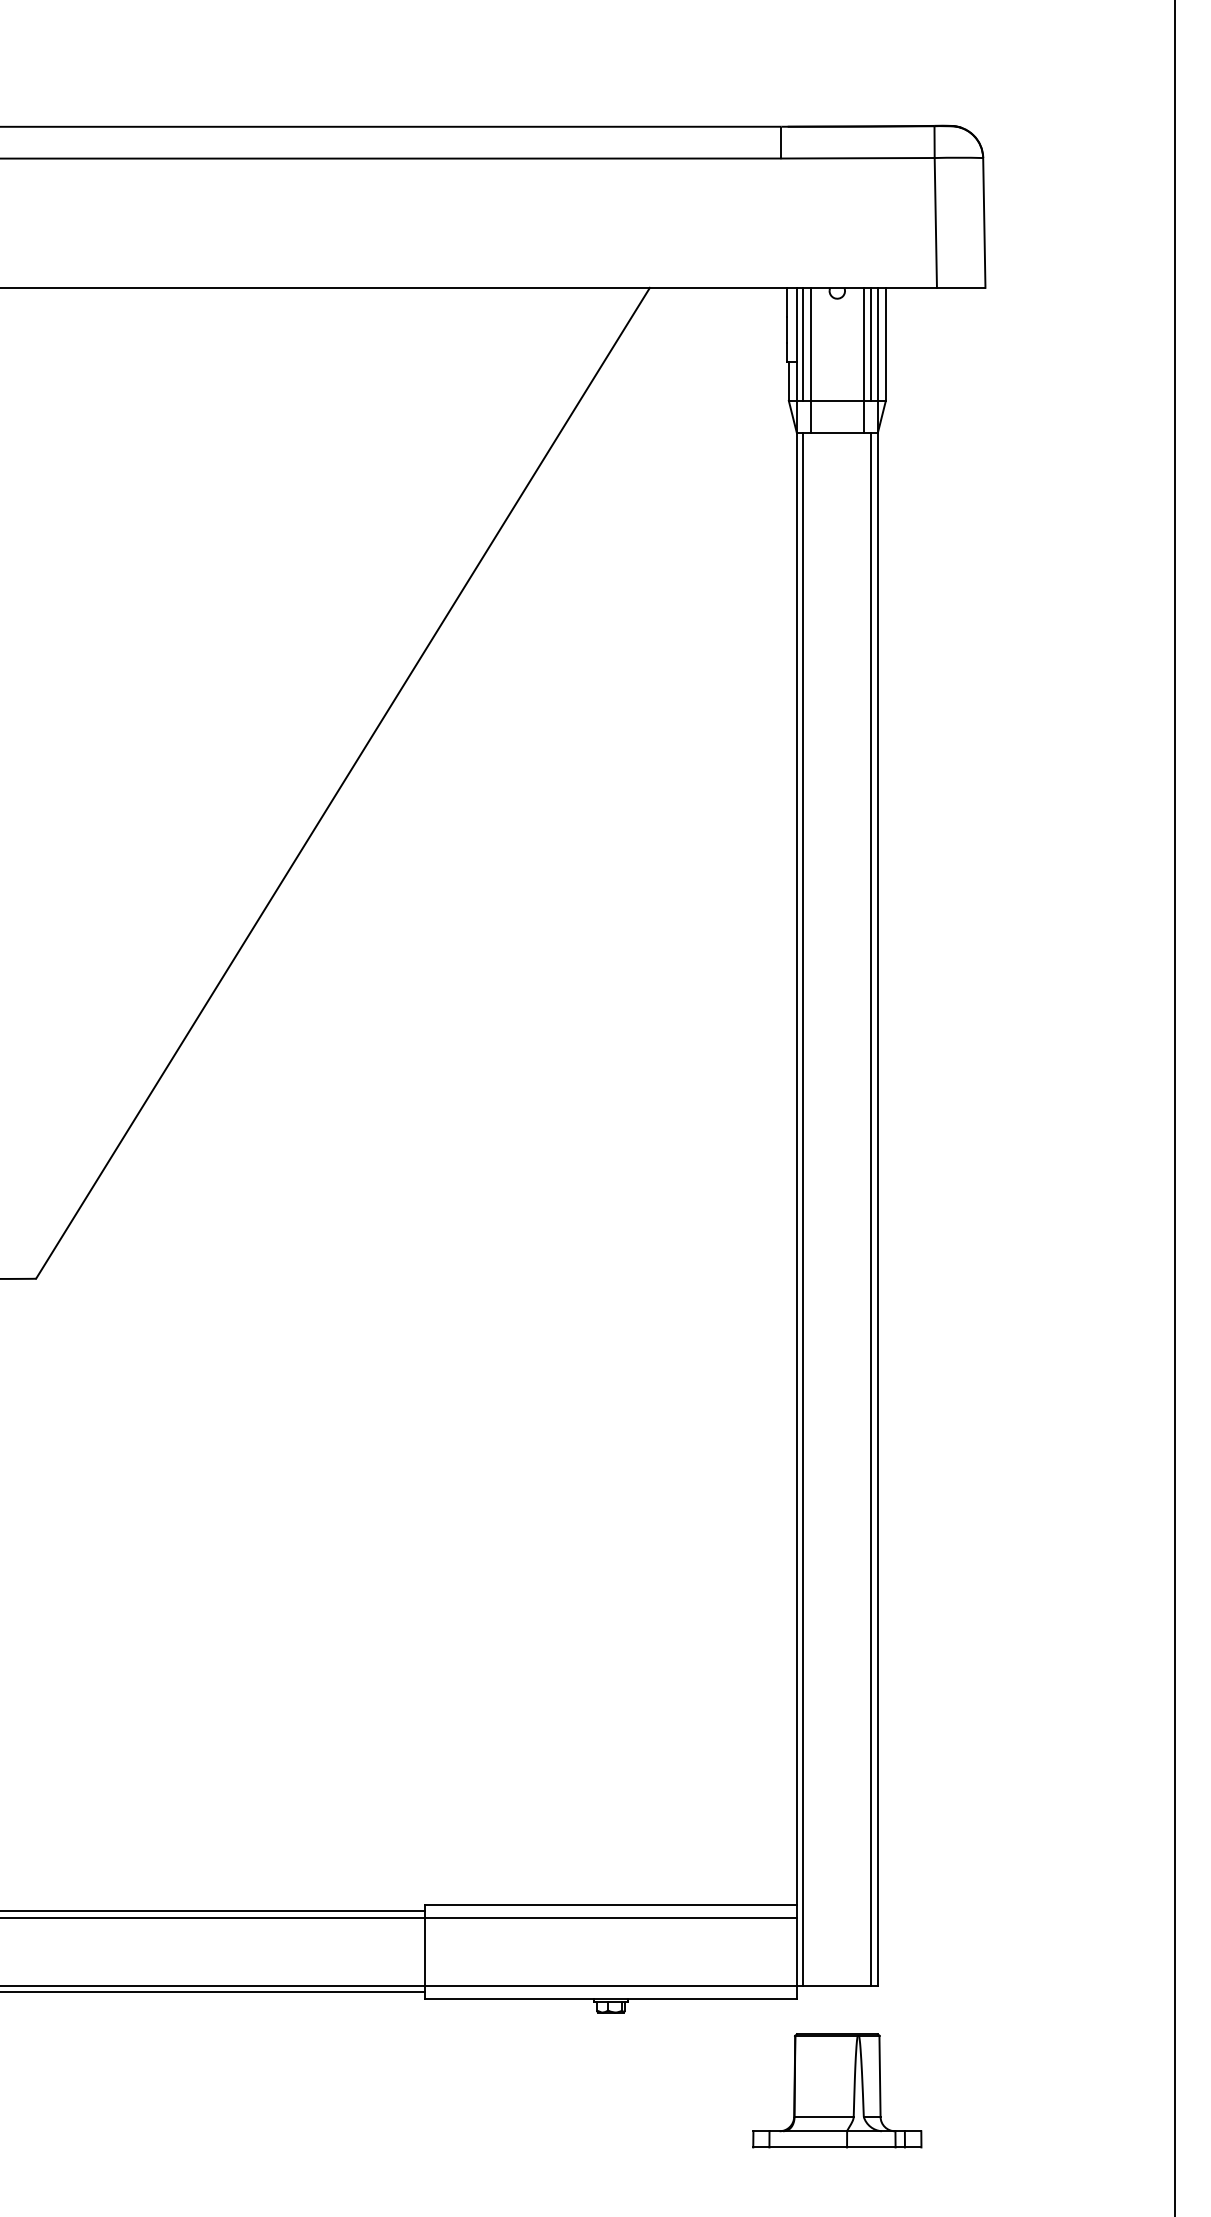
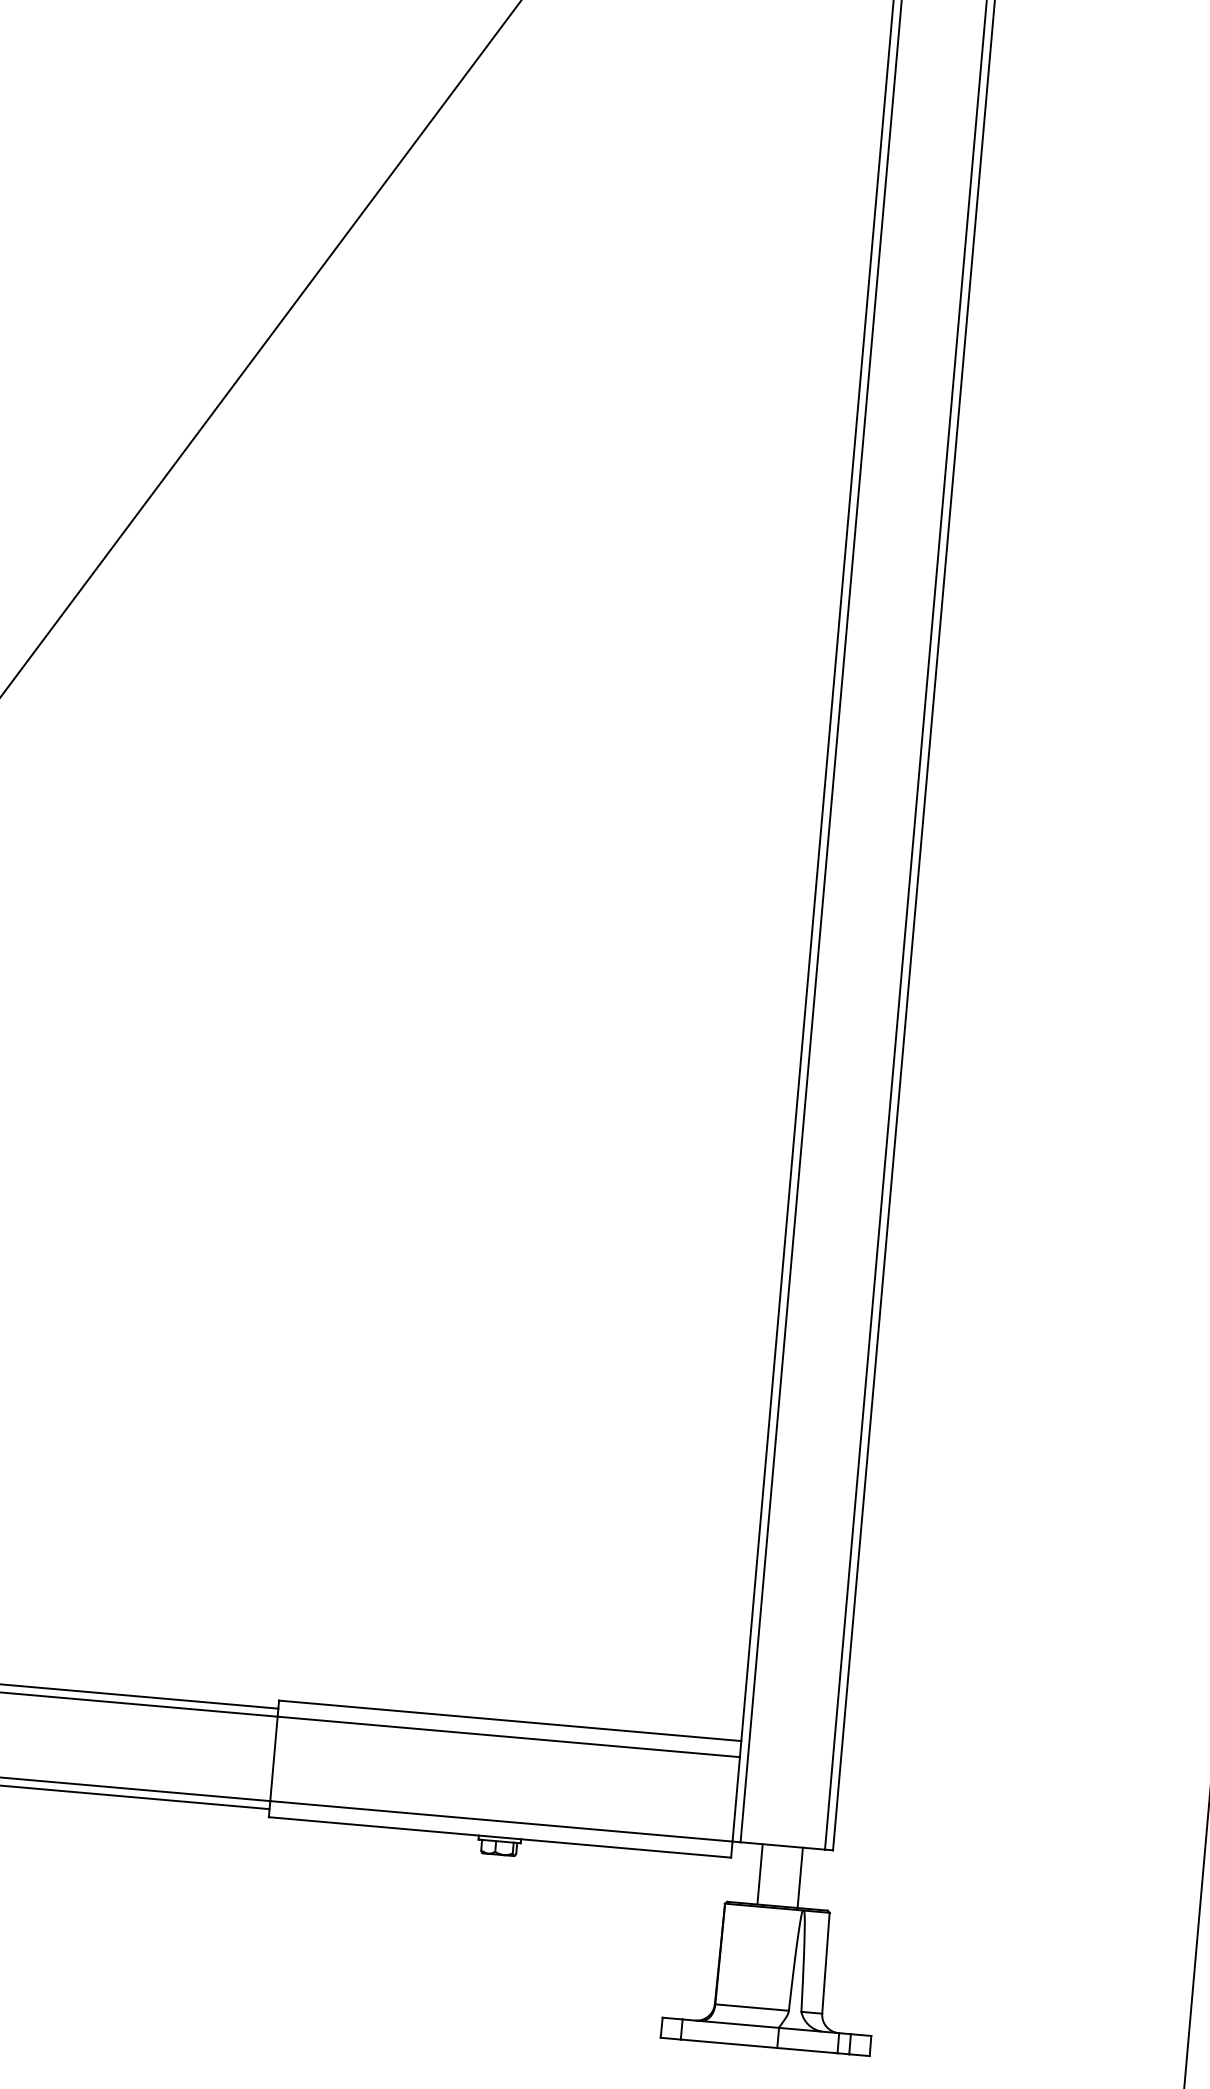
line: (821, 2009) -> (760, 1873), added
line: (853, 2009) -> (800, 1877), added

